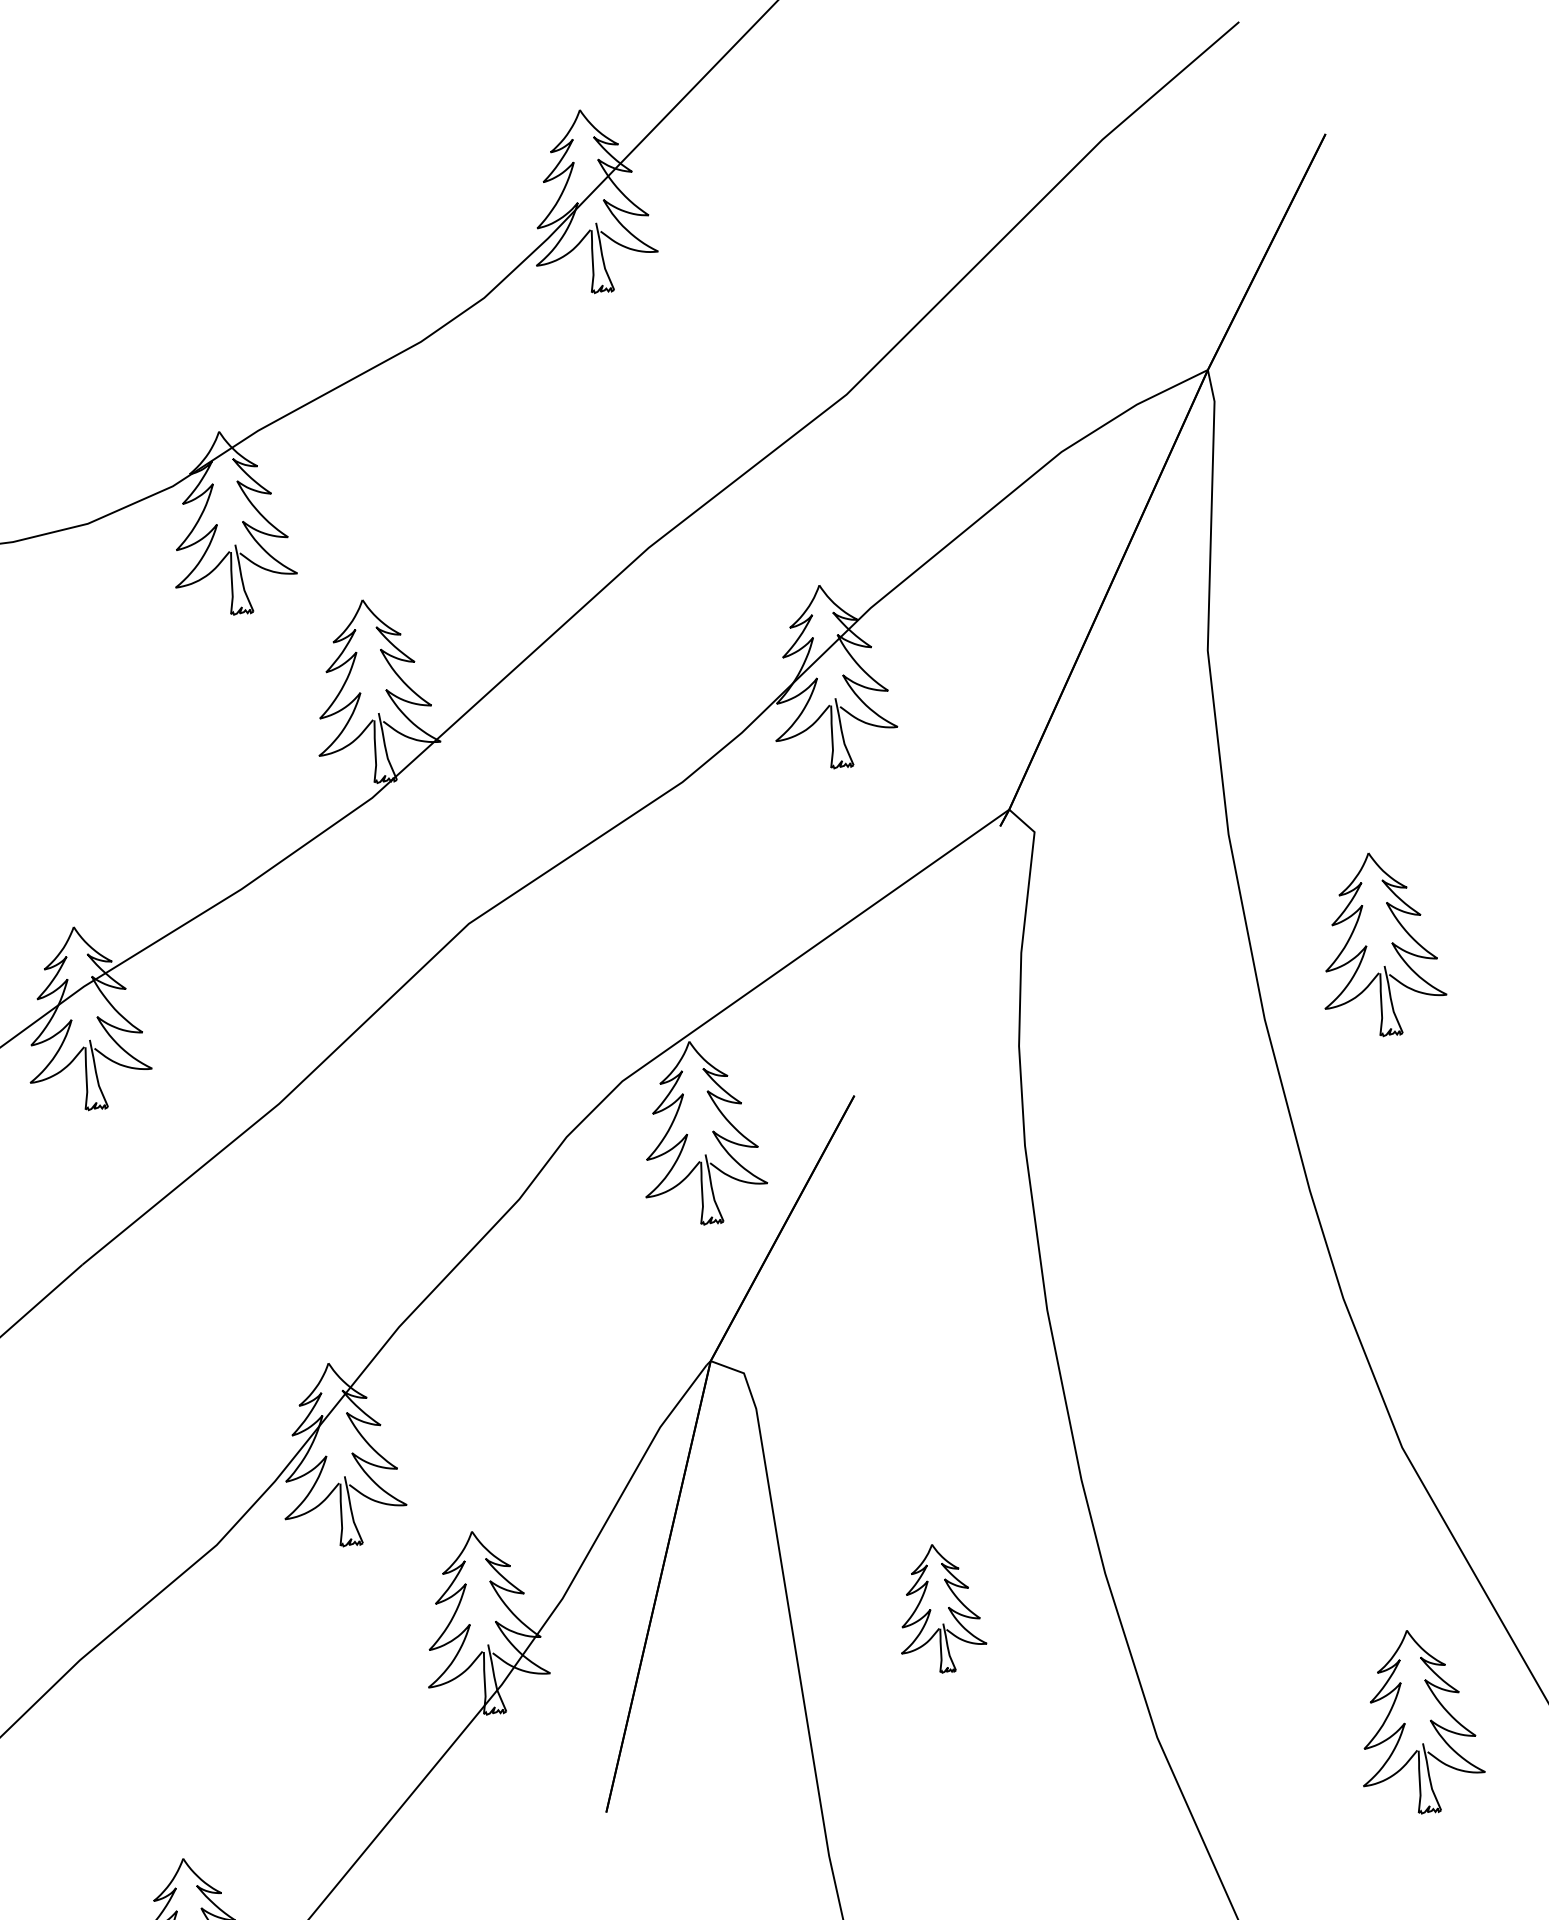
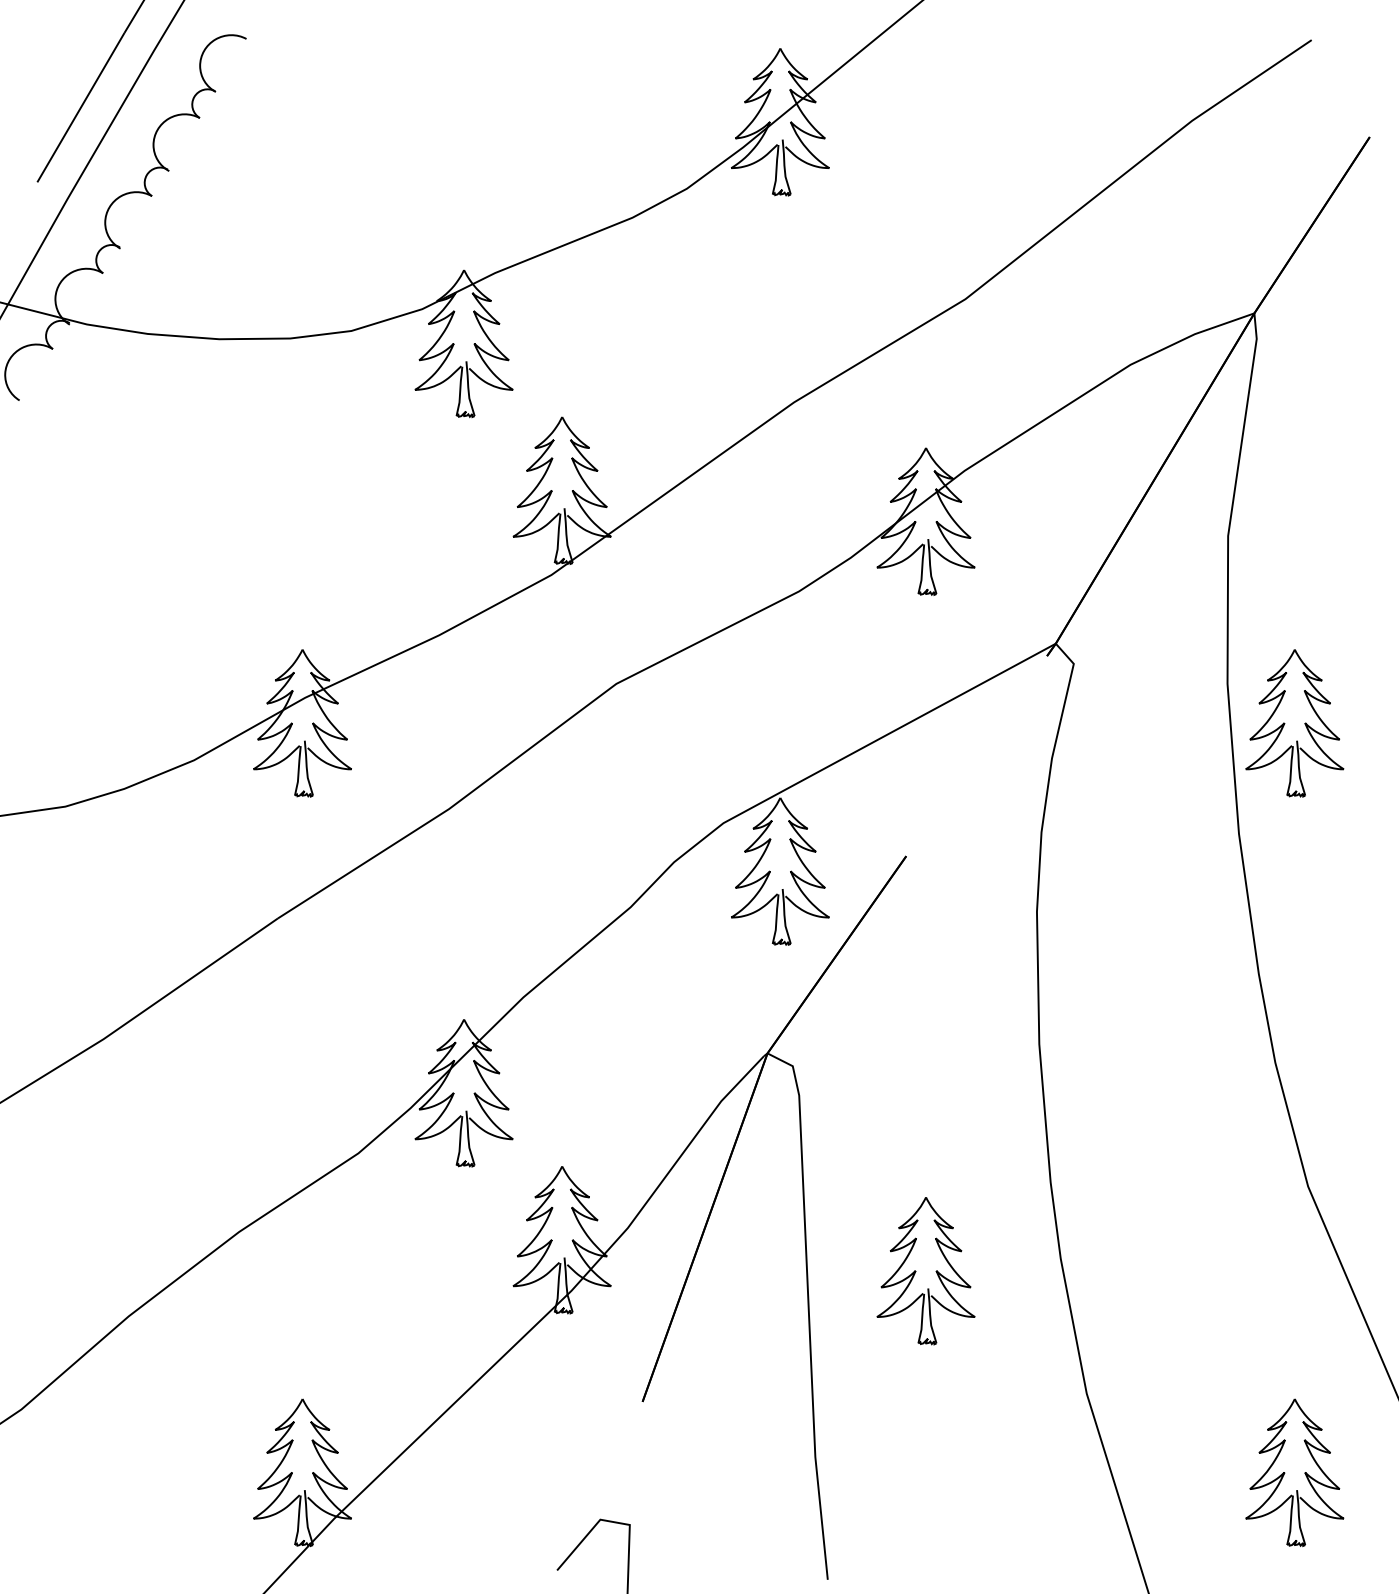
part: (1378, 944) -> (1294, 723), moved
part: (938, 1609) -> (925, 1271), size x1.43
part: (1417, 1721) -> (1294, 1472), moved

